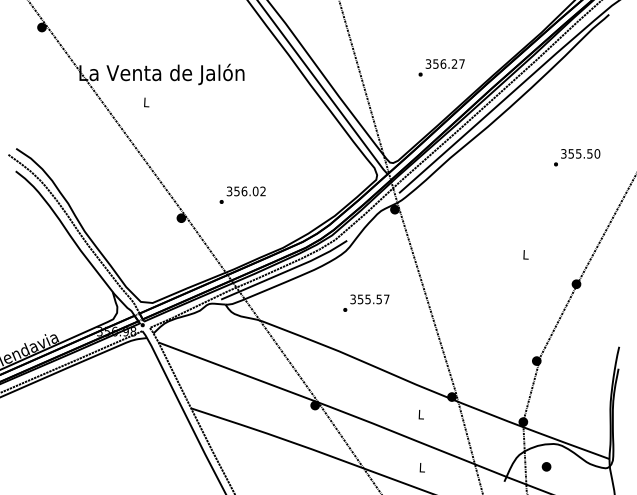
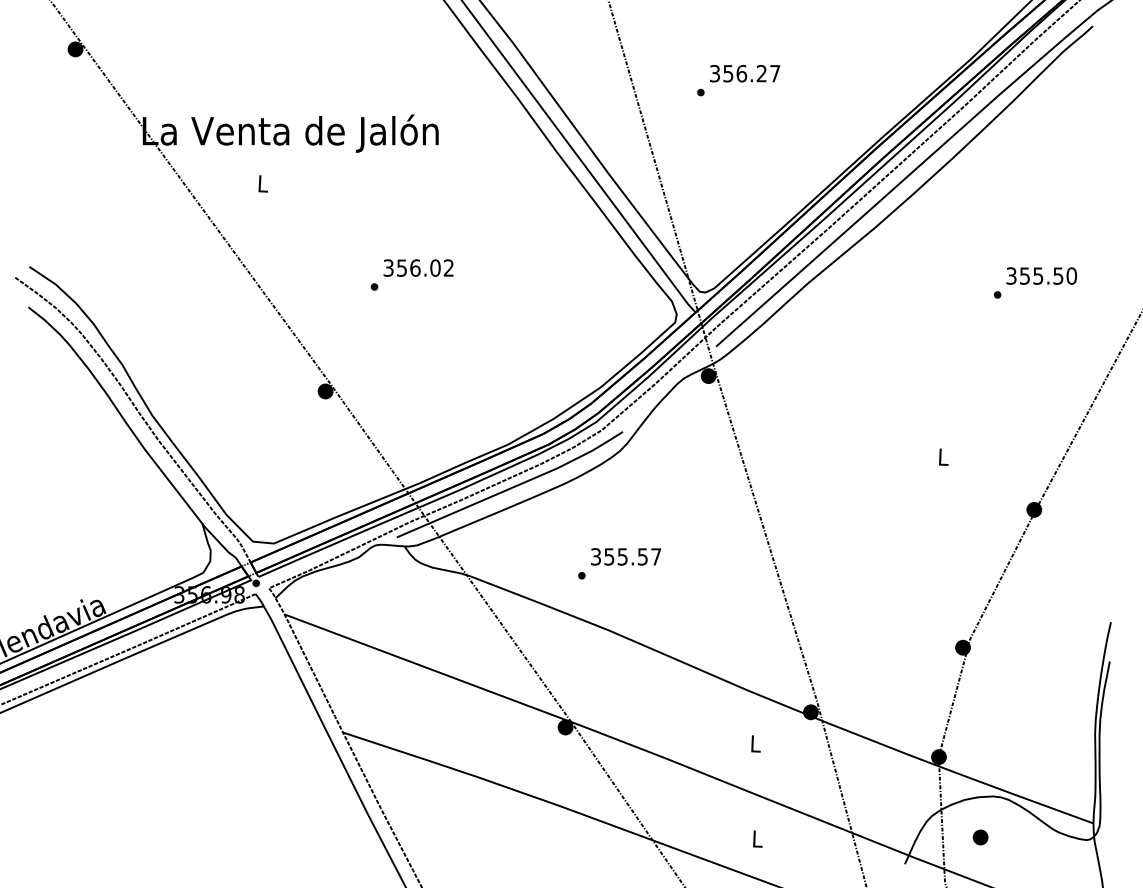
text: (441, 67) -> (738, 79), moved
text: (242, 194) -> (411, 273), moved
text: (366, 302) -> (619, 562), moved

